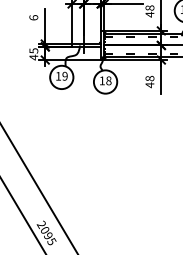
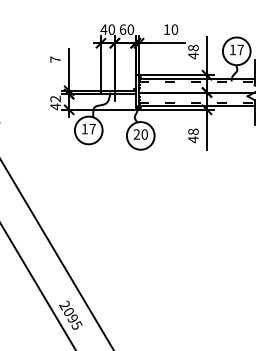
text: (33, 17) -> (55, 59), 6 -> 7
text: (33, 50) -> (55, 98), 45 -> 42
text: (64, 75) -> (92, 128), 19 -> 17
text: (105, 80) -> (140, 134), 18 -> 20

